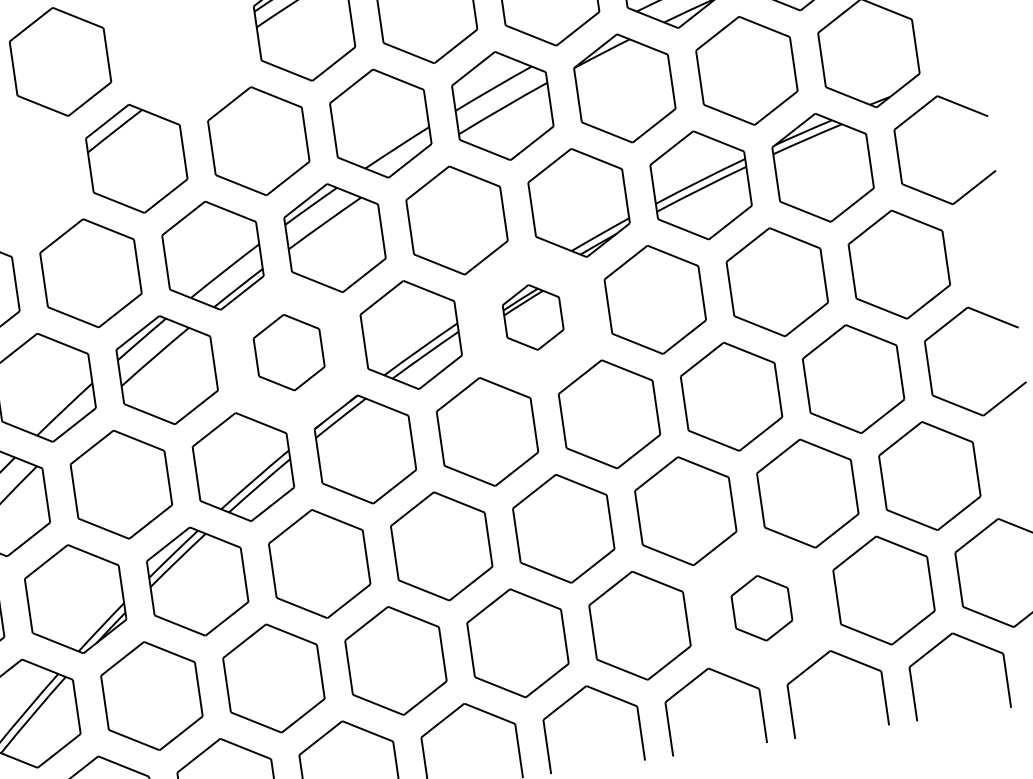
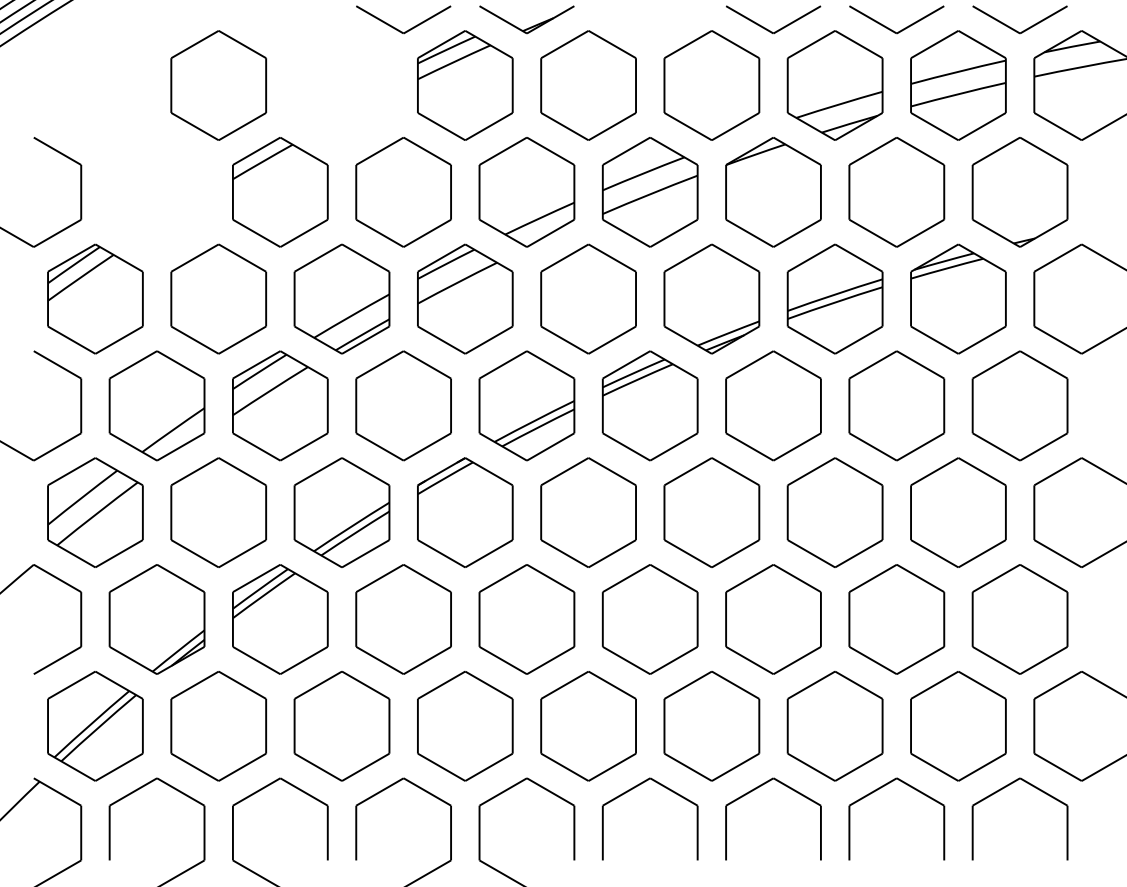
part: (532, 317) -> (649, 405), size x1.67
part: (289, 352) -> (403, 405), size x1.43
part: (761, 608) -> (834, 726), size x1.67

